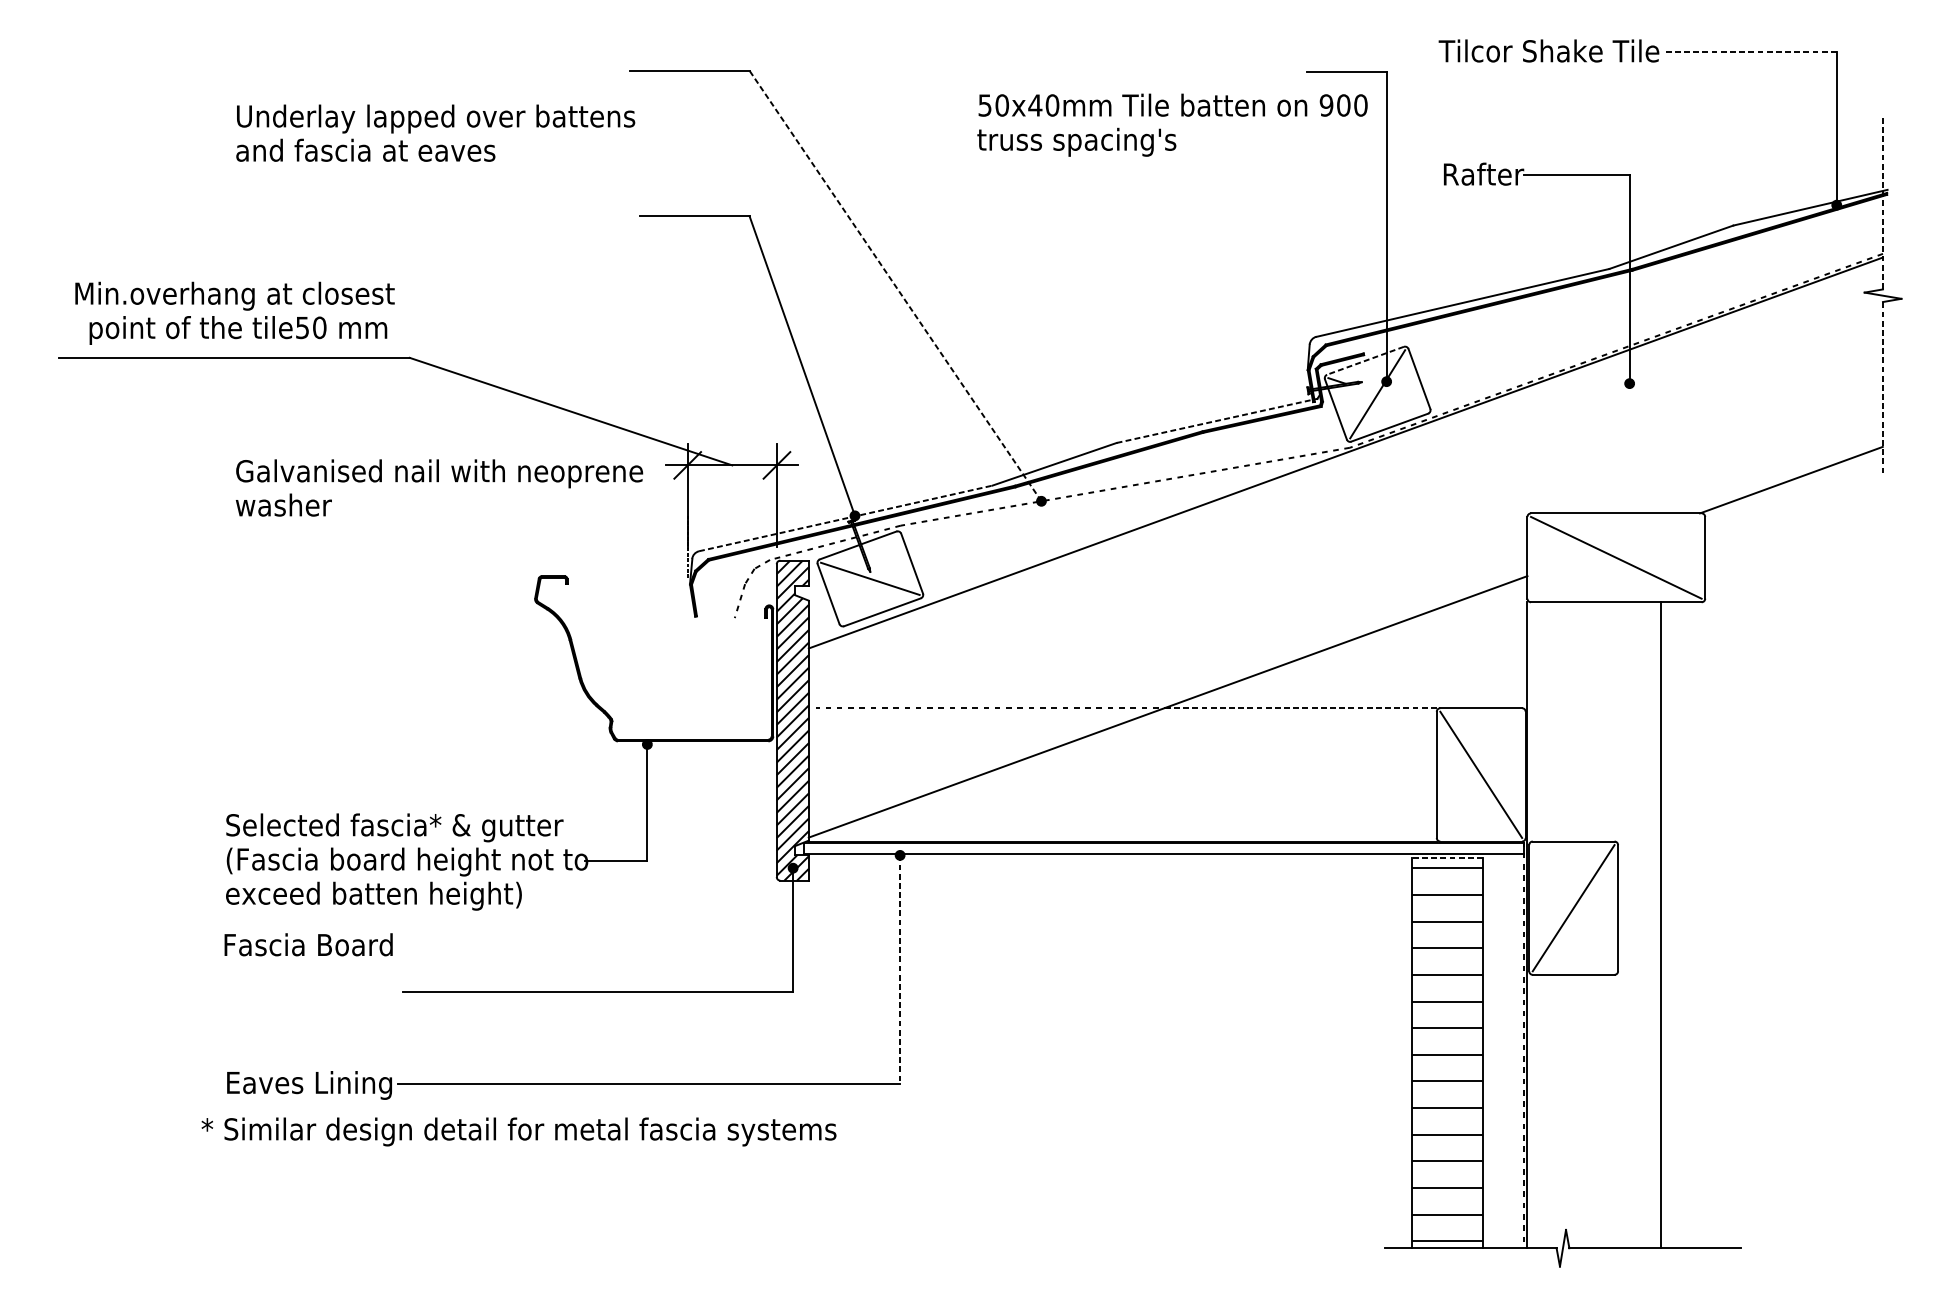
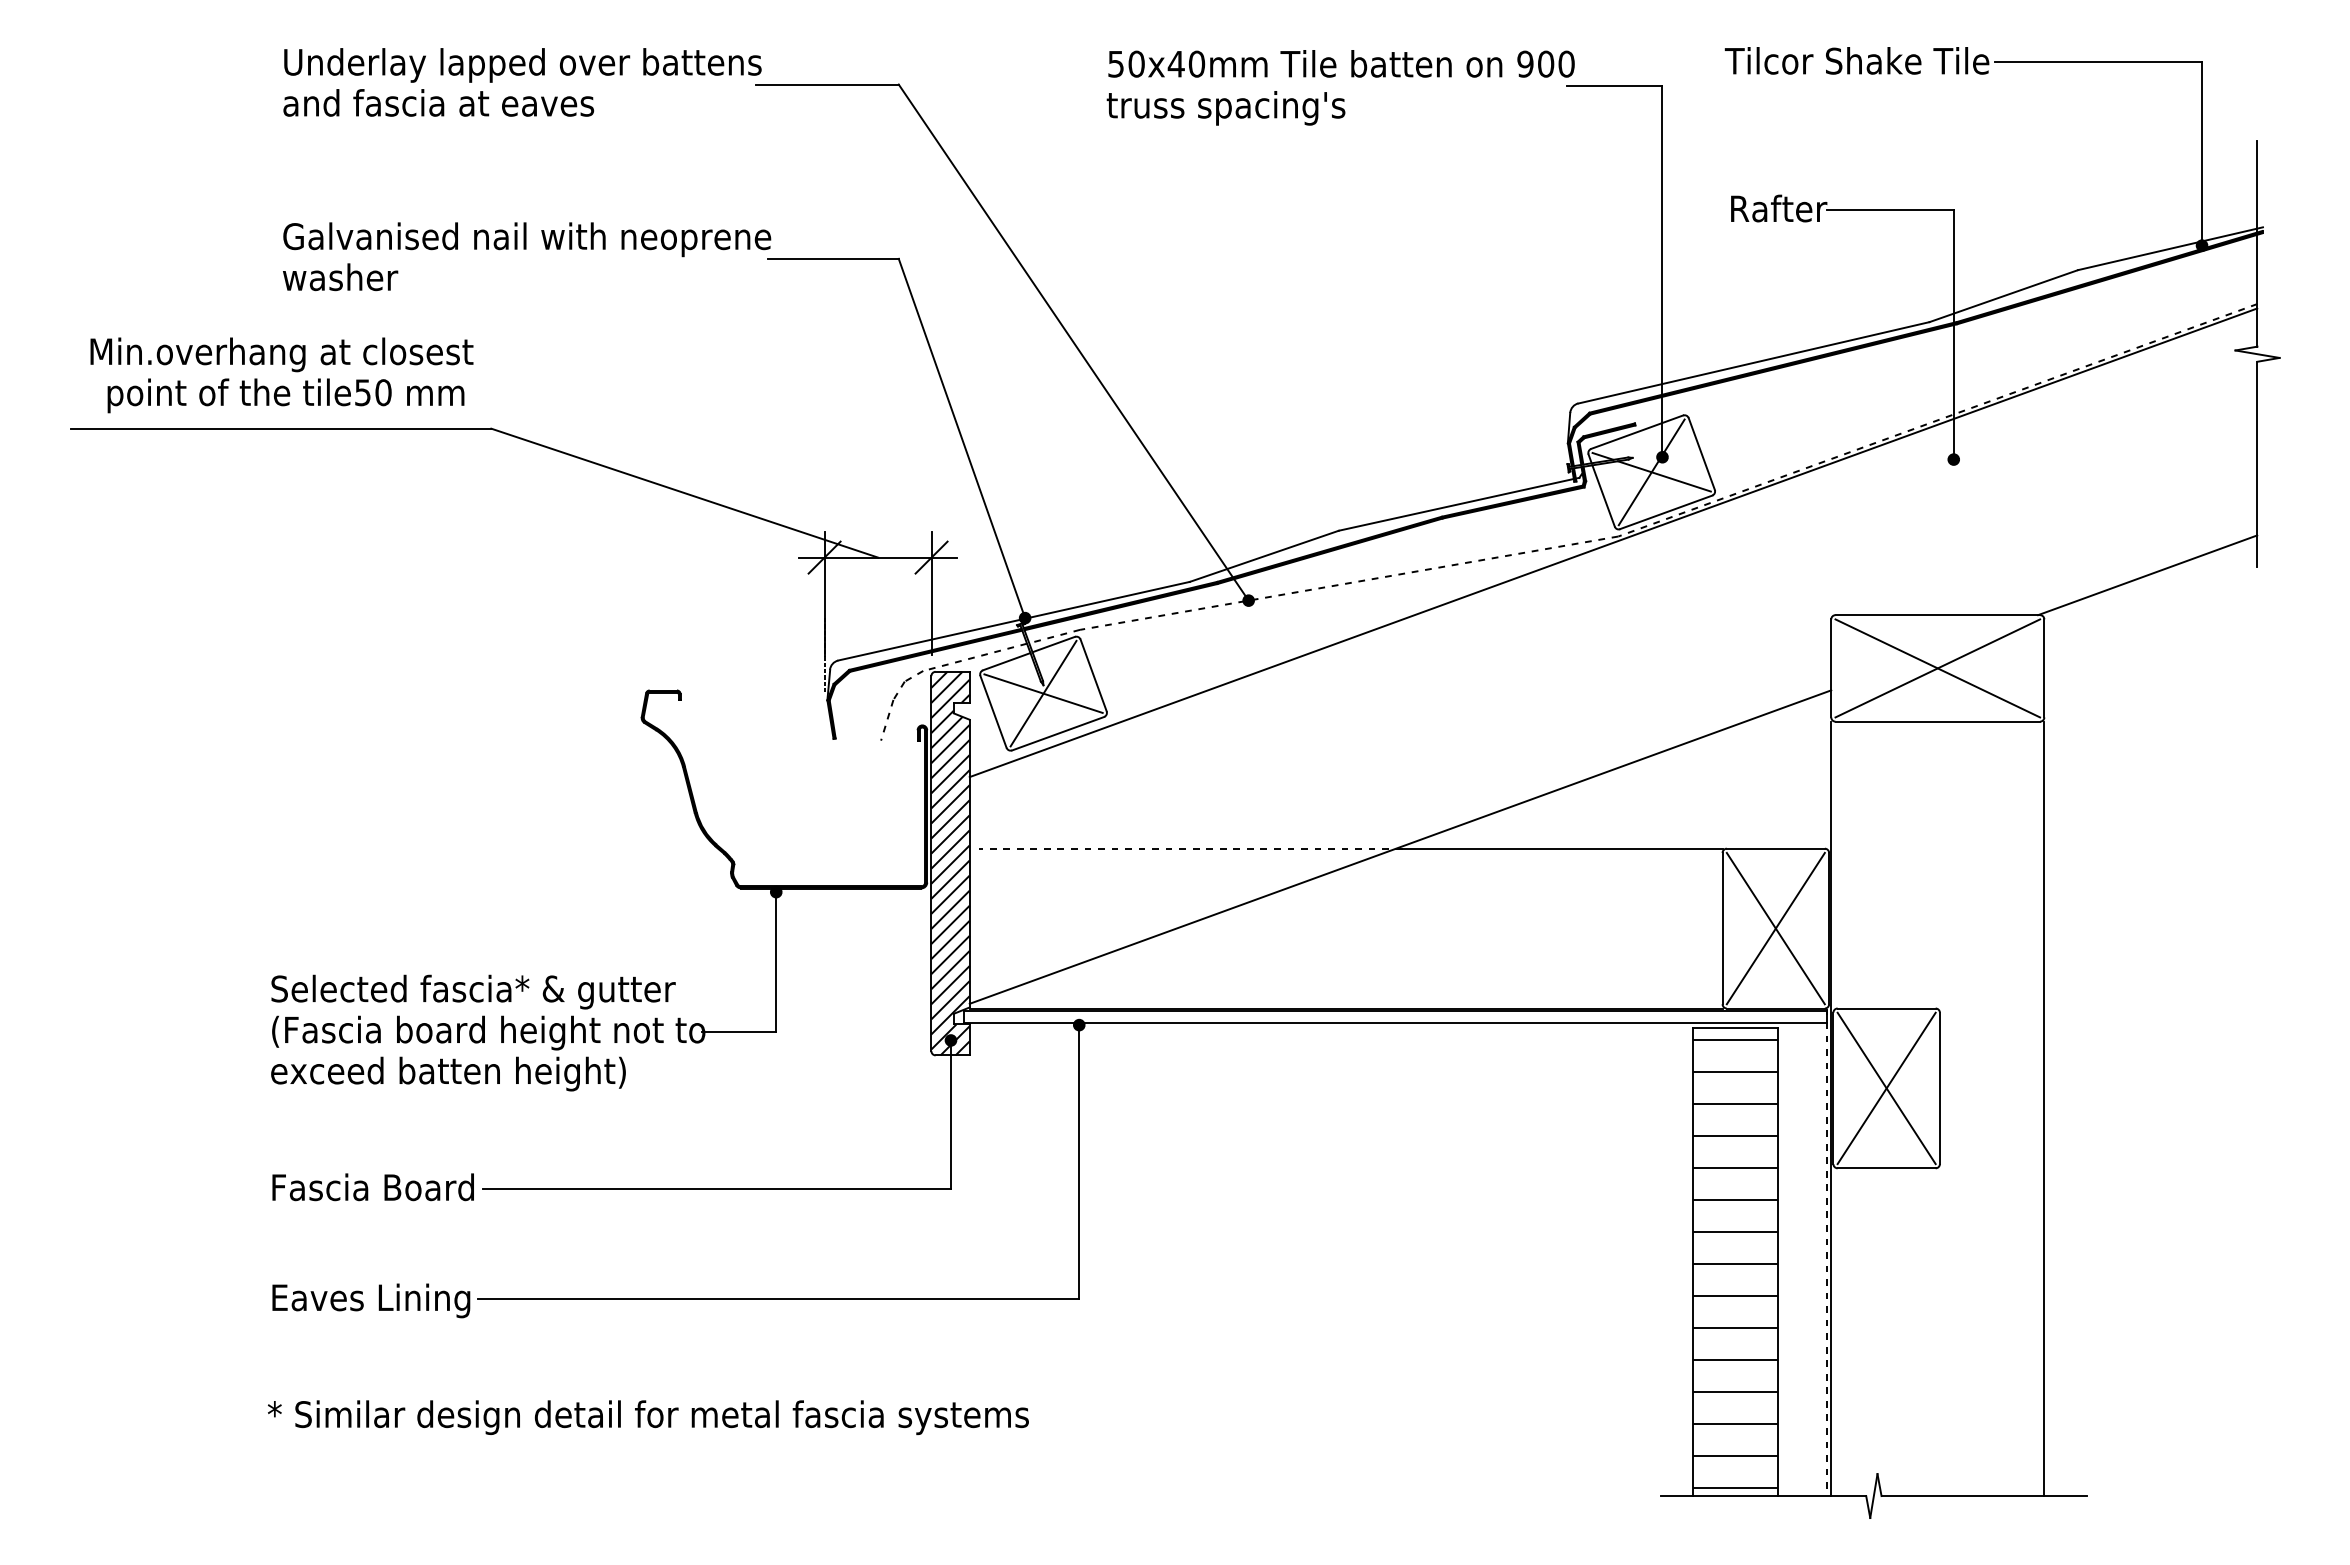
line: (1750, 52) -> (2098, 62), dashed -> solid
text: (1172, 124) -> (1340, 87), moved
text: (435, 133) -> (522, 82), moved
line: (1883, 203) -> (2257, 243), dashed -> solid
line: (895, 285) -> (1073, 342), dashed -> solid
line: (1365, 361) -> (1637, 432), dashed -> solid
line: (1883, 387) -> (2257, 464), dashed -> solid
line: (1387, 397) -> (1663, 476), added
line: (1214, 421) -> (1456, 504), dashed -> solid
text: (439, 487) -> (527, 256), moved
line: (846, 518) -> (1014, 621), dashed -> solid
line: (1616, 557) -> (1937, 668), added
line: (870, 578) -> (1043, 693), added
line: (1299, 708) -> (1558, 848), dashed -> solid
line: (1480, 774) -> (1775, 928), added
line: (1447, 857) -> (1735, 1027), dashed -> solid
line: (1573, 908) -> (1886, 1088), added
line: (1661, 924) -> (2044, 1108), moved
text: (308, 944) -> (372, 1187), moved
line: (900, 969) -> (1079, 1161), dashed -> solid
text: (519, 1131) -> (648, 1417), moved

